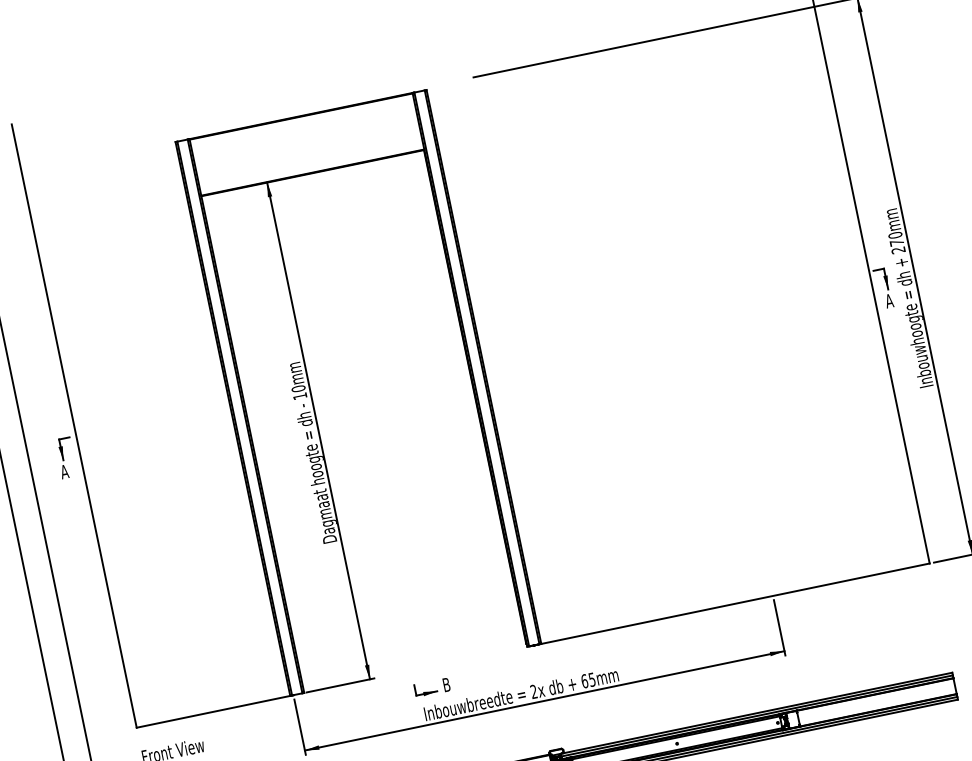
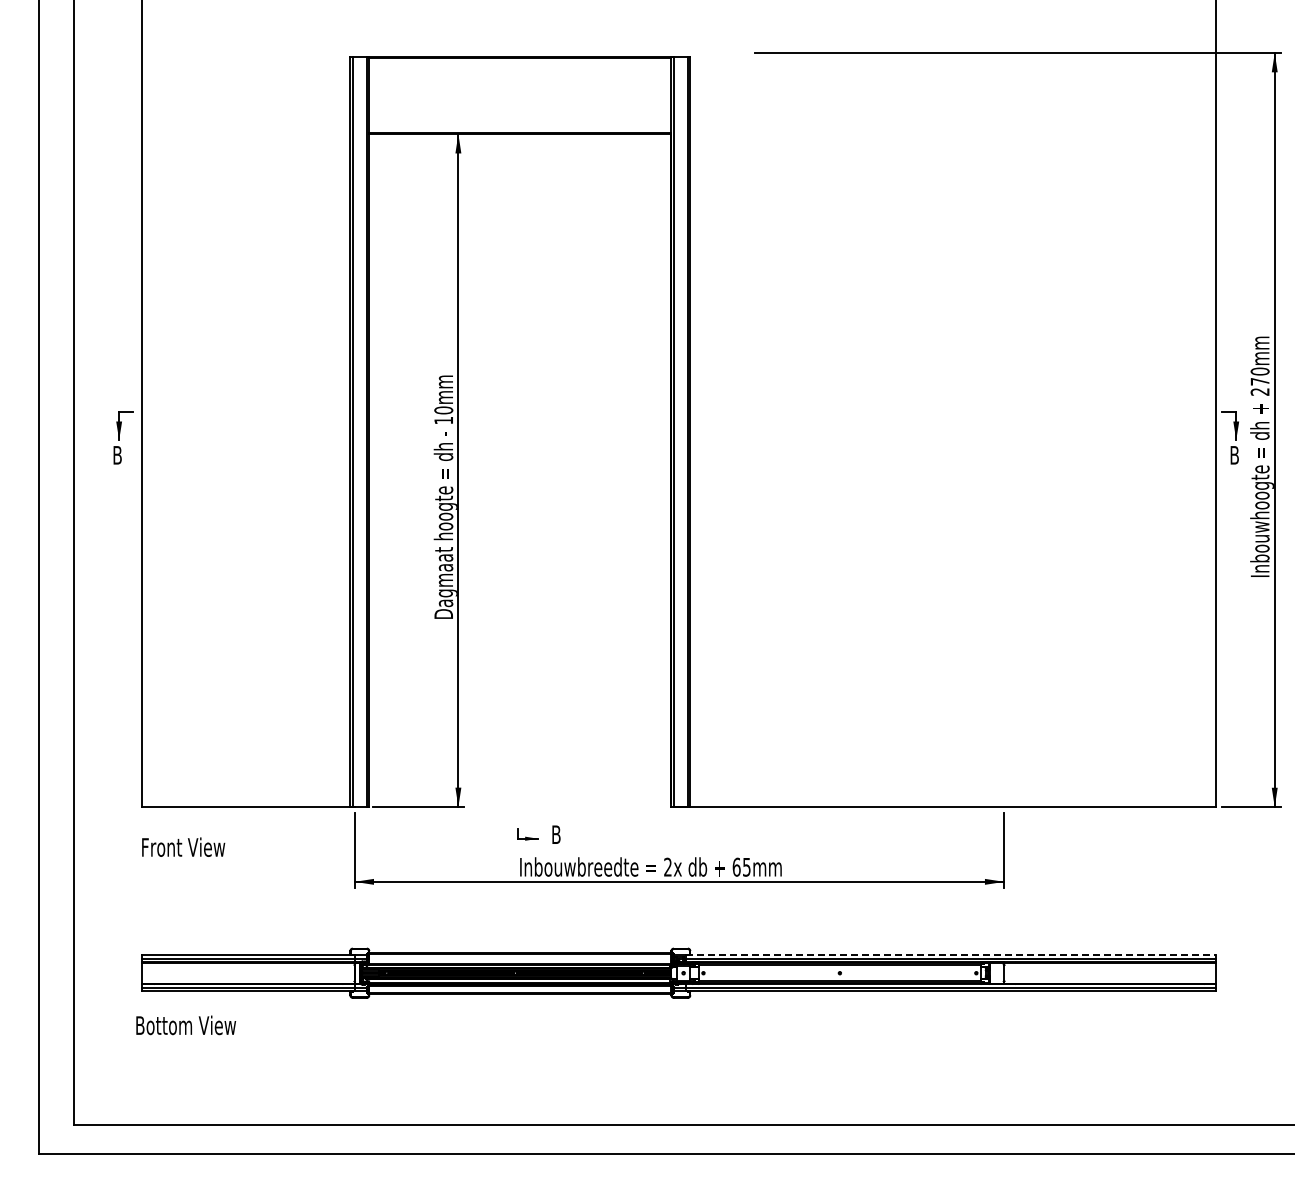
text: (889, 301) -> (1234, 455), A -> B
text: (64, 471) -> (117, 455), A -> B
part: (425, 689) -> (527, 834), size x0.7
line: (756, 712) -> (951, 954), solid -> dashed

